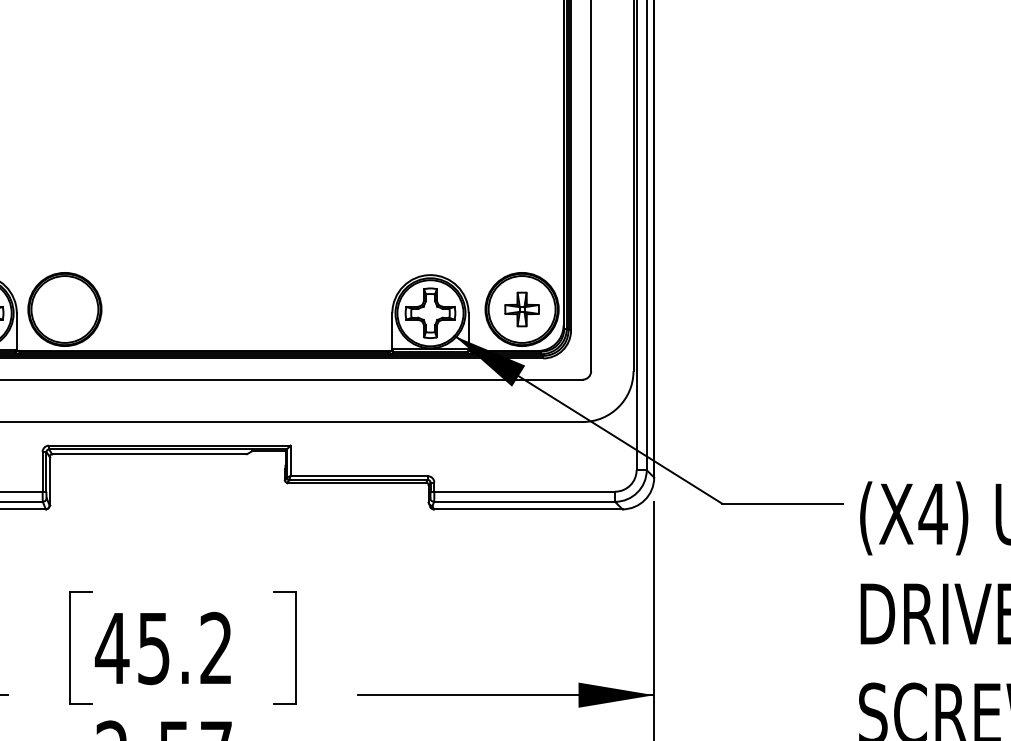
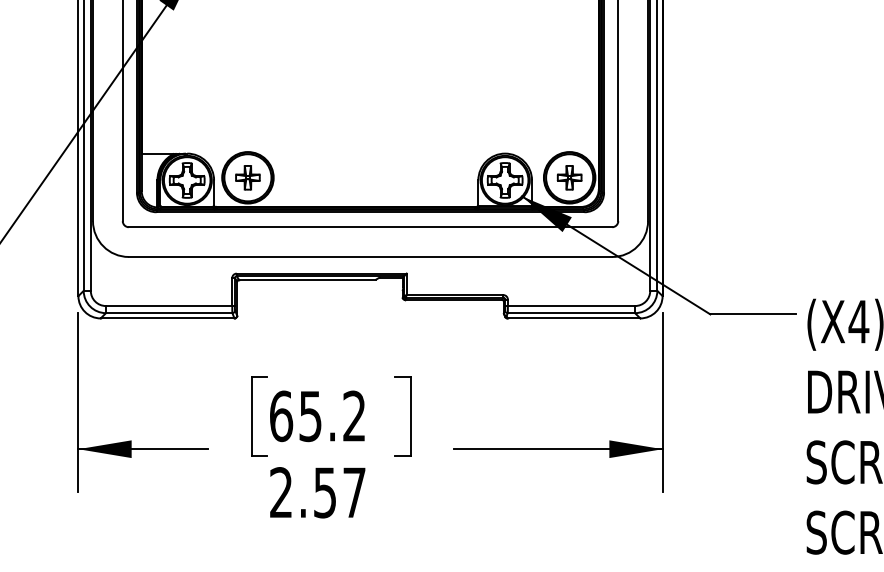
part: (64, 309) -> (247, 177), added
text: (112, 648) -> (281, 416), 45.2 -> 65.2

